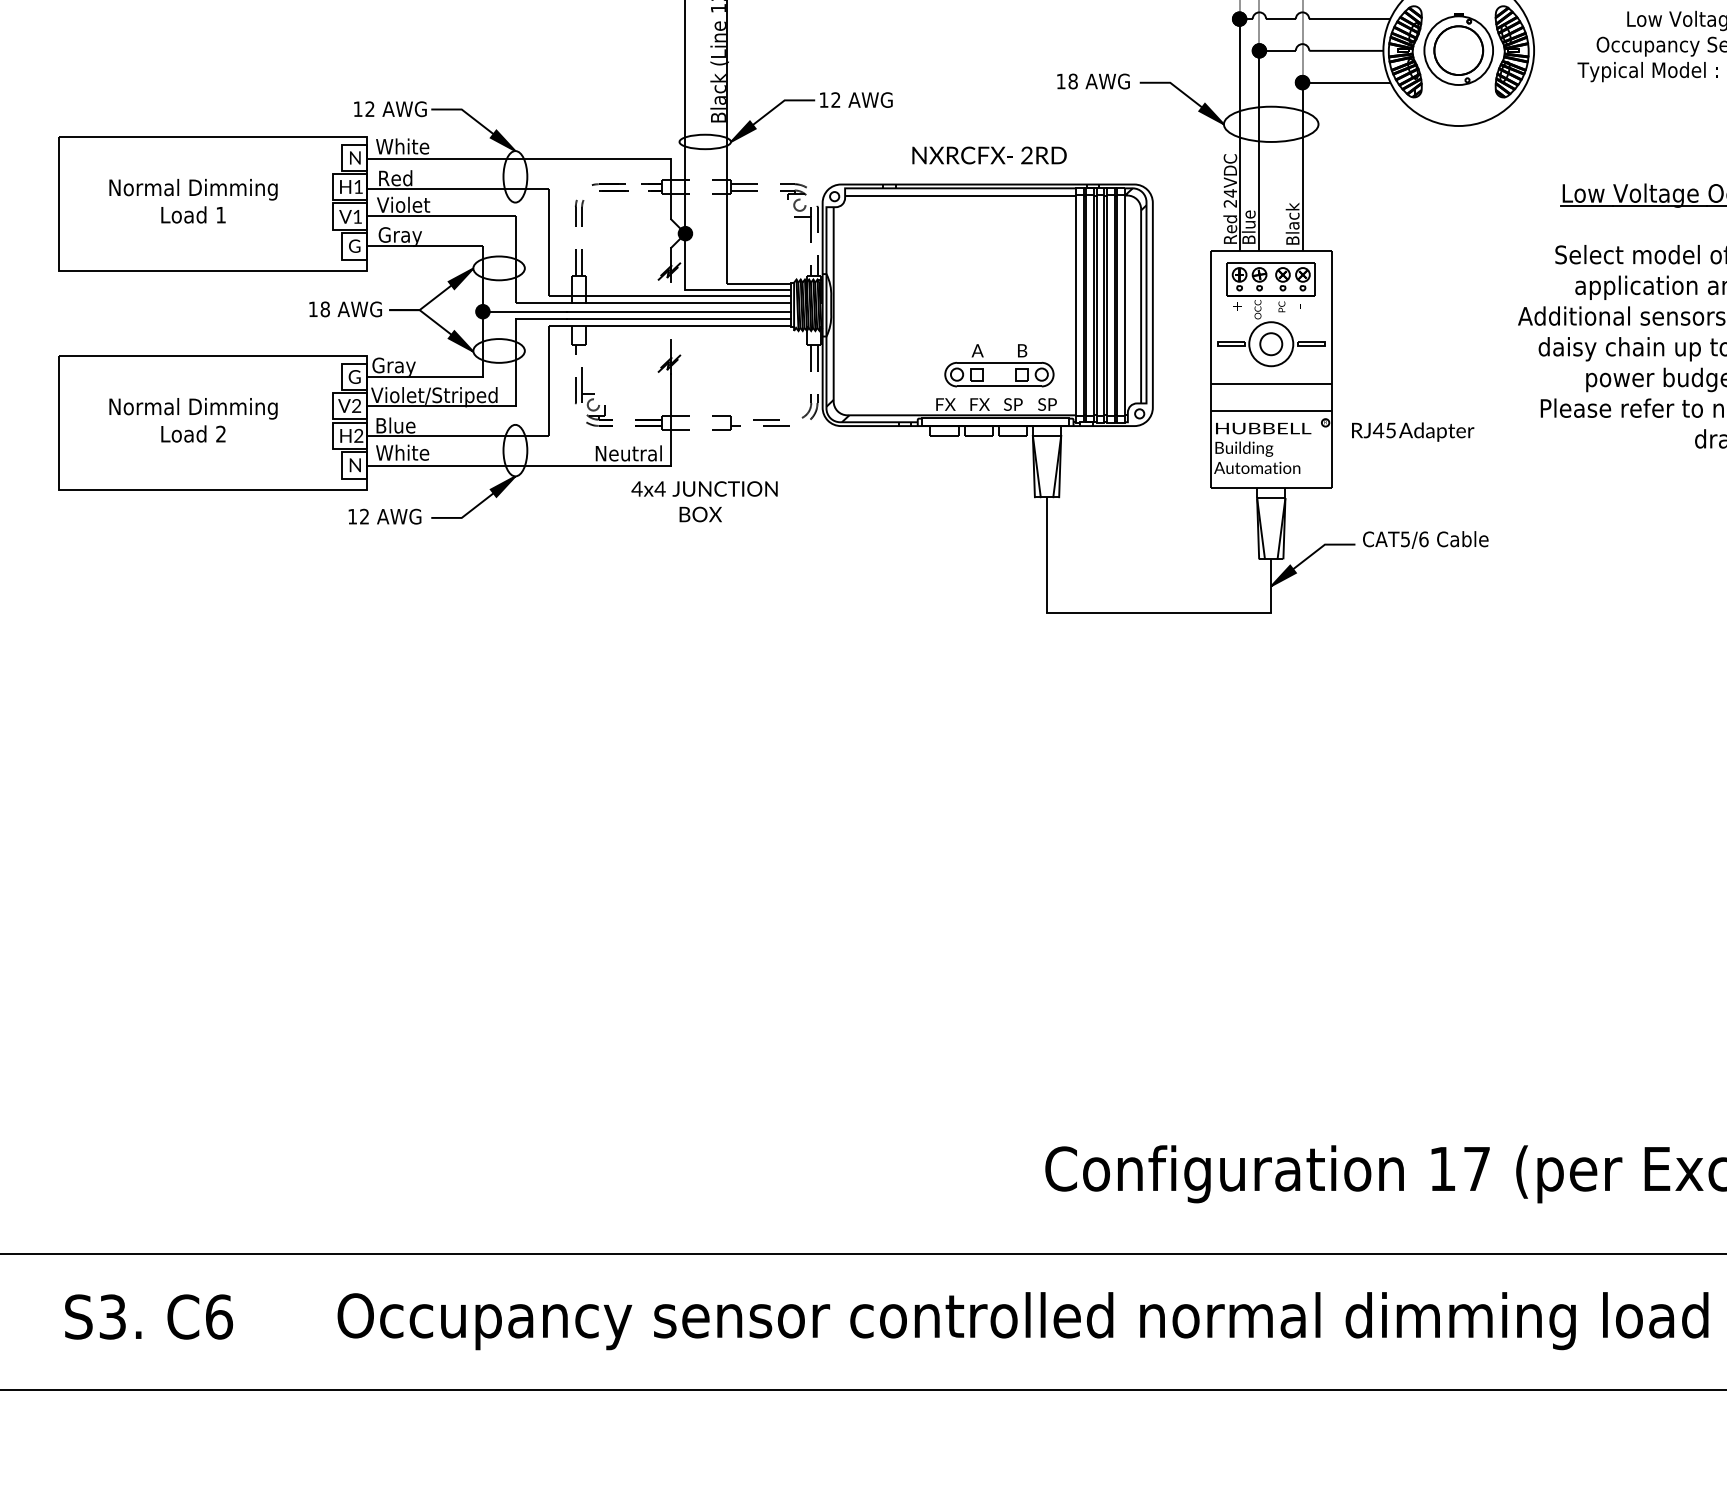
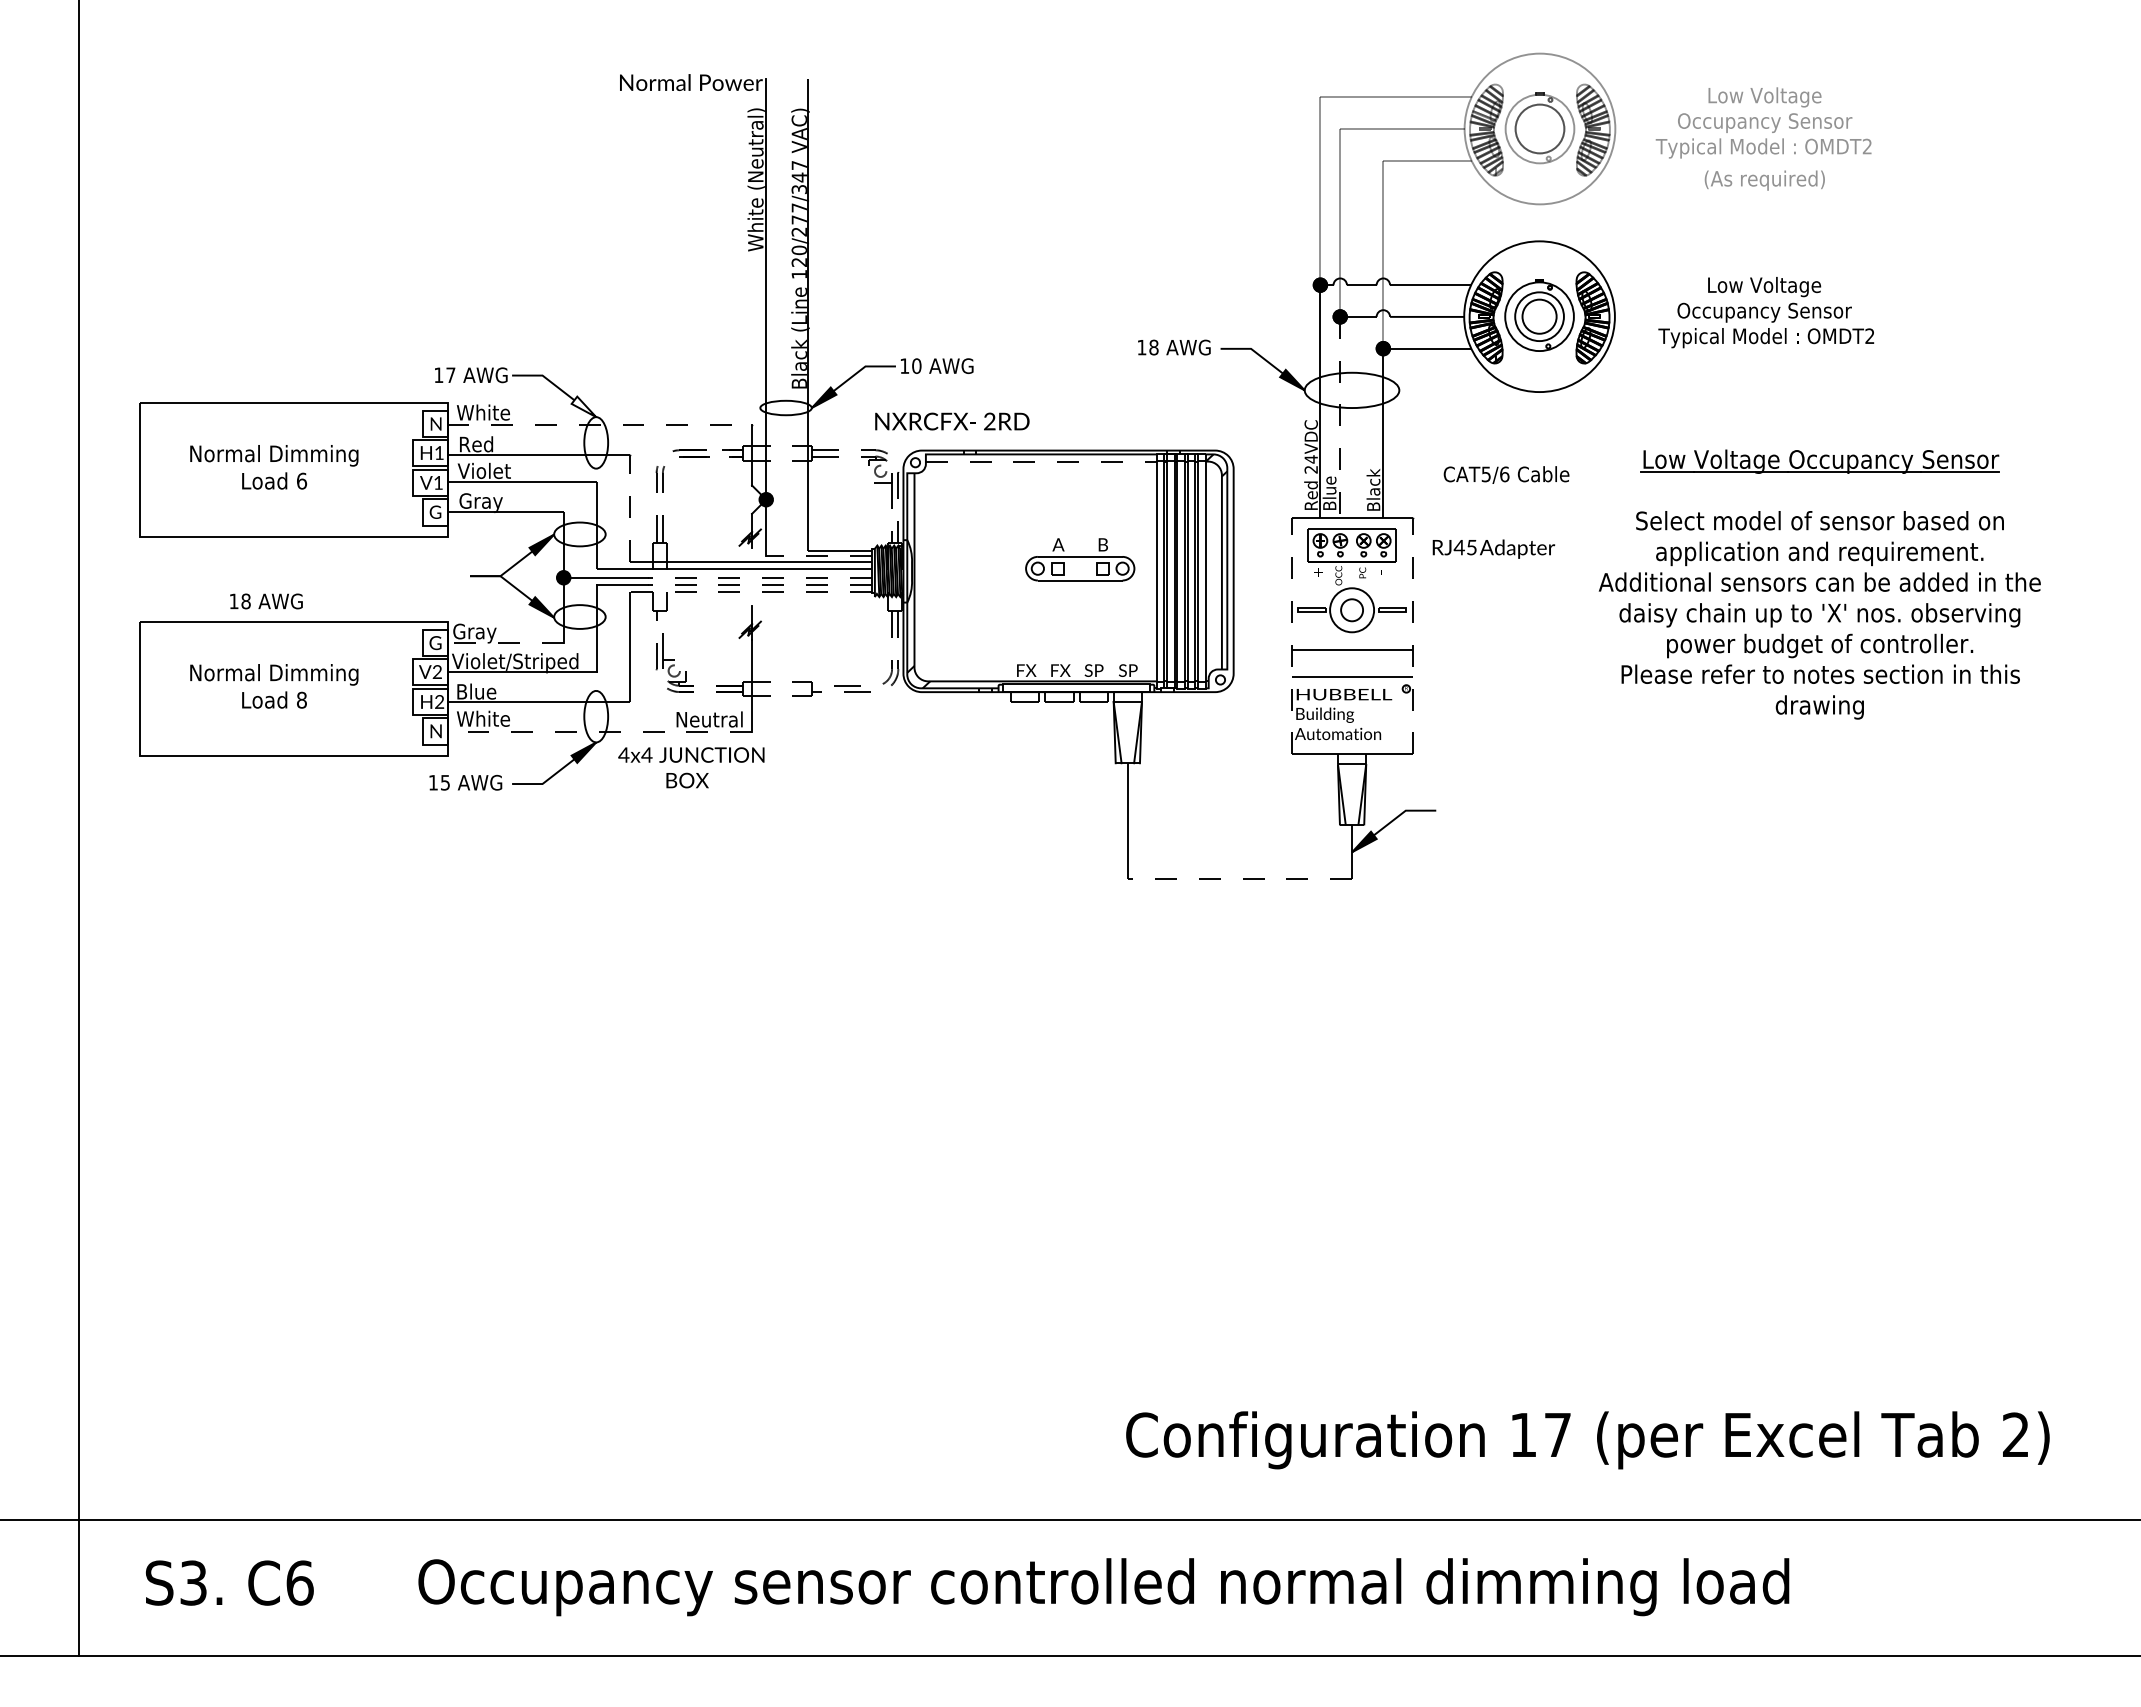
circle: (1458, 50) -> (1539, 316), size x0.7
text: (835, 99) -> (916, 365), 12 -> 10
text: (369, 108) -> (450, 374), 12 -> 17
fill: (502, 140) -> (583, 406), removed
line: (1259, 151) -> (1340, 417), solid -> dashed
text: (989, 155) -> (952, 421), moved
line: (519, 159) -> (600, 425), solid -> dashed
line: (960, 195) -> (1041, 461), solid -> dashed
text: (221, 214) -> (302, 480), 1 -> 6
line: (549, 241) -> (630, 507), solid -> dashed
line: (737, 290) -> (818, 556), solid -> dashed
text: (345, 309) -> (266, 601), moved
line: (678, 311) -> (759, 577), solid -> dashed
line: (678, 318) -> (759, 584), solid -> dashed
line: (669, 325) -> (750, 591), solid -> dashed
part: (999, 365) -> (1080, 559), moved
line: (1210, 369) -> (1291, 635), solid -> dashed
line: (1331, 369) -> (1412, 635), solid -> dashed
line: (424, 377) -> (505, 643), solid -> dashed
text: (1412, 431) -> (1493, 548), moved
text: (220, 433) -> (301, 699), 2 -> 8
line: (518, 465) -> (599, 731), solid -> dashed
text: (704, 501) -> (691, 767), moved
text: (364, 516) -> (445, 782), 12 -> 15
text: (1425, 539) -> (1506, 474), moved
line: (1158, 613) -> (1239, 879), solid -> dashed

